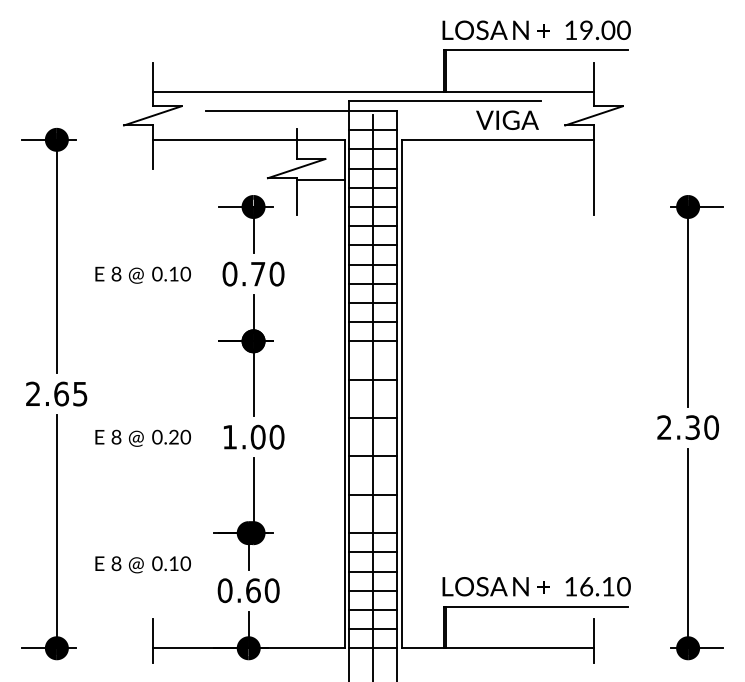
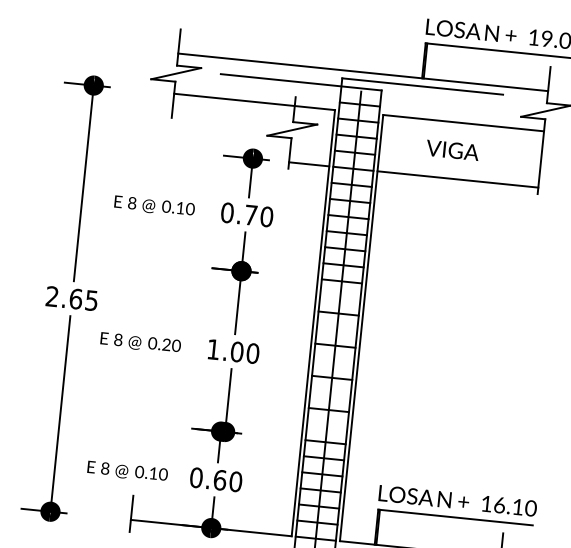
text: (507, 119) -> (452, 149), moved
line: (320, 180) -> (308, 164), moved
line: (498, 207) -> (458, 179), added
text: (142, 564) -> (127, 471), moved

